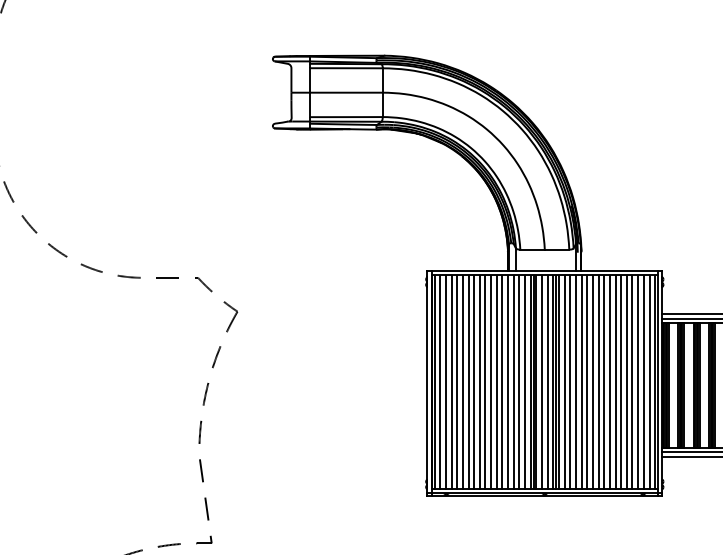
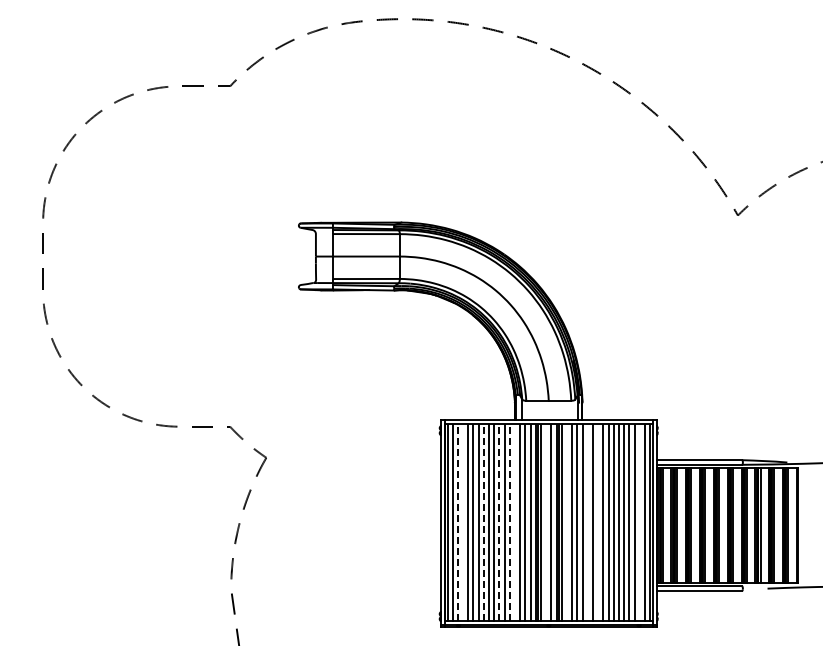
line: (445, 382) -> (457, 522), solid -> dashed
line: (452, 382) -> (463, 522), removed
line: (473, 382) -> (483, 522), solid -> dashed
line: (491, 382) -> (499, 522), solid -> dashed
line: (502, 382) -> (509, 522), solid -> dashed
line: (508, 382) -> (515, 522), removed
line: (542, 382) -> (546, 522), removed
line: (564, 382) -> (566, 522), removed
line: (586, 382) -> (587, 522), removed
line: (598, 382) -> (598, 522), removed
line: (643, 382) -> (639, 522), removed

